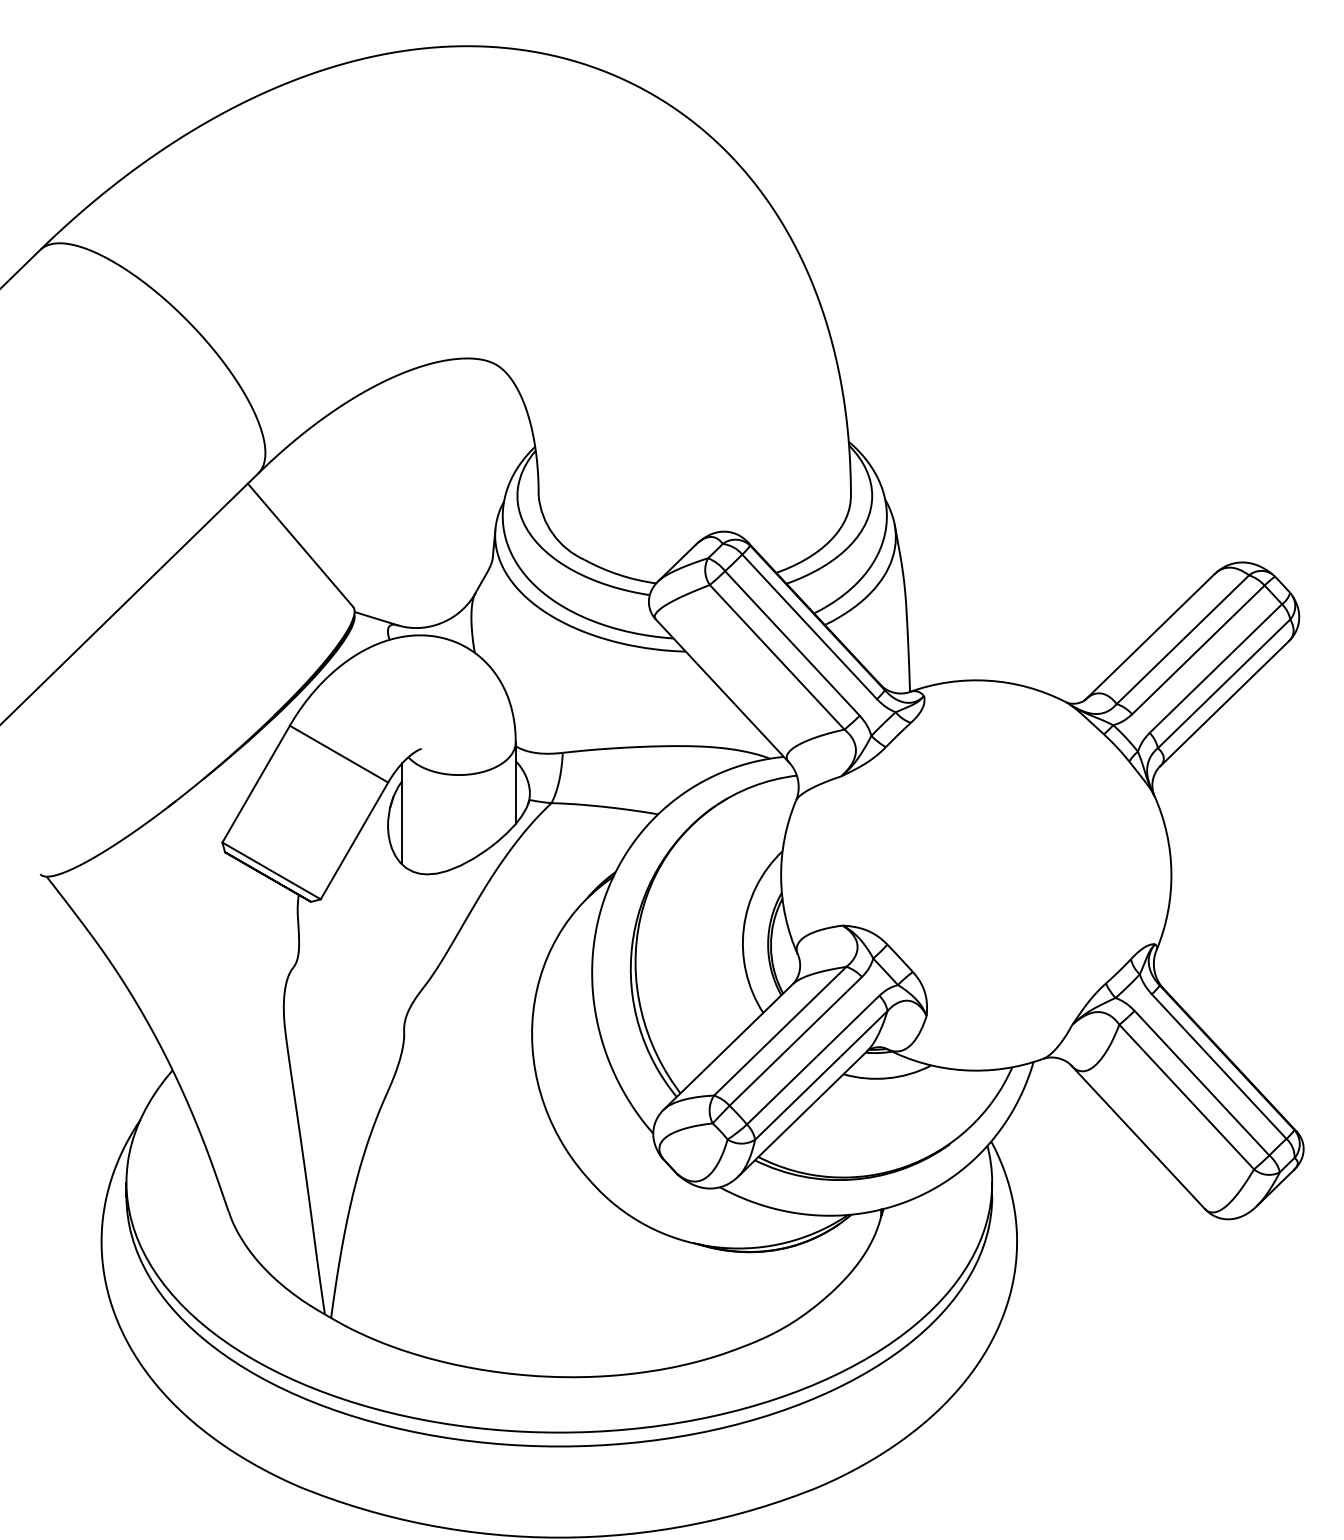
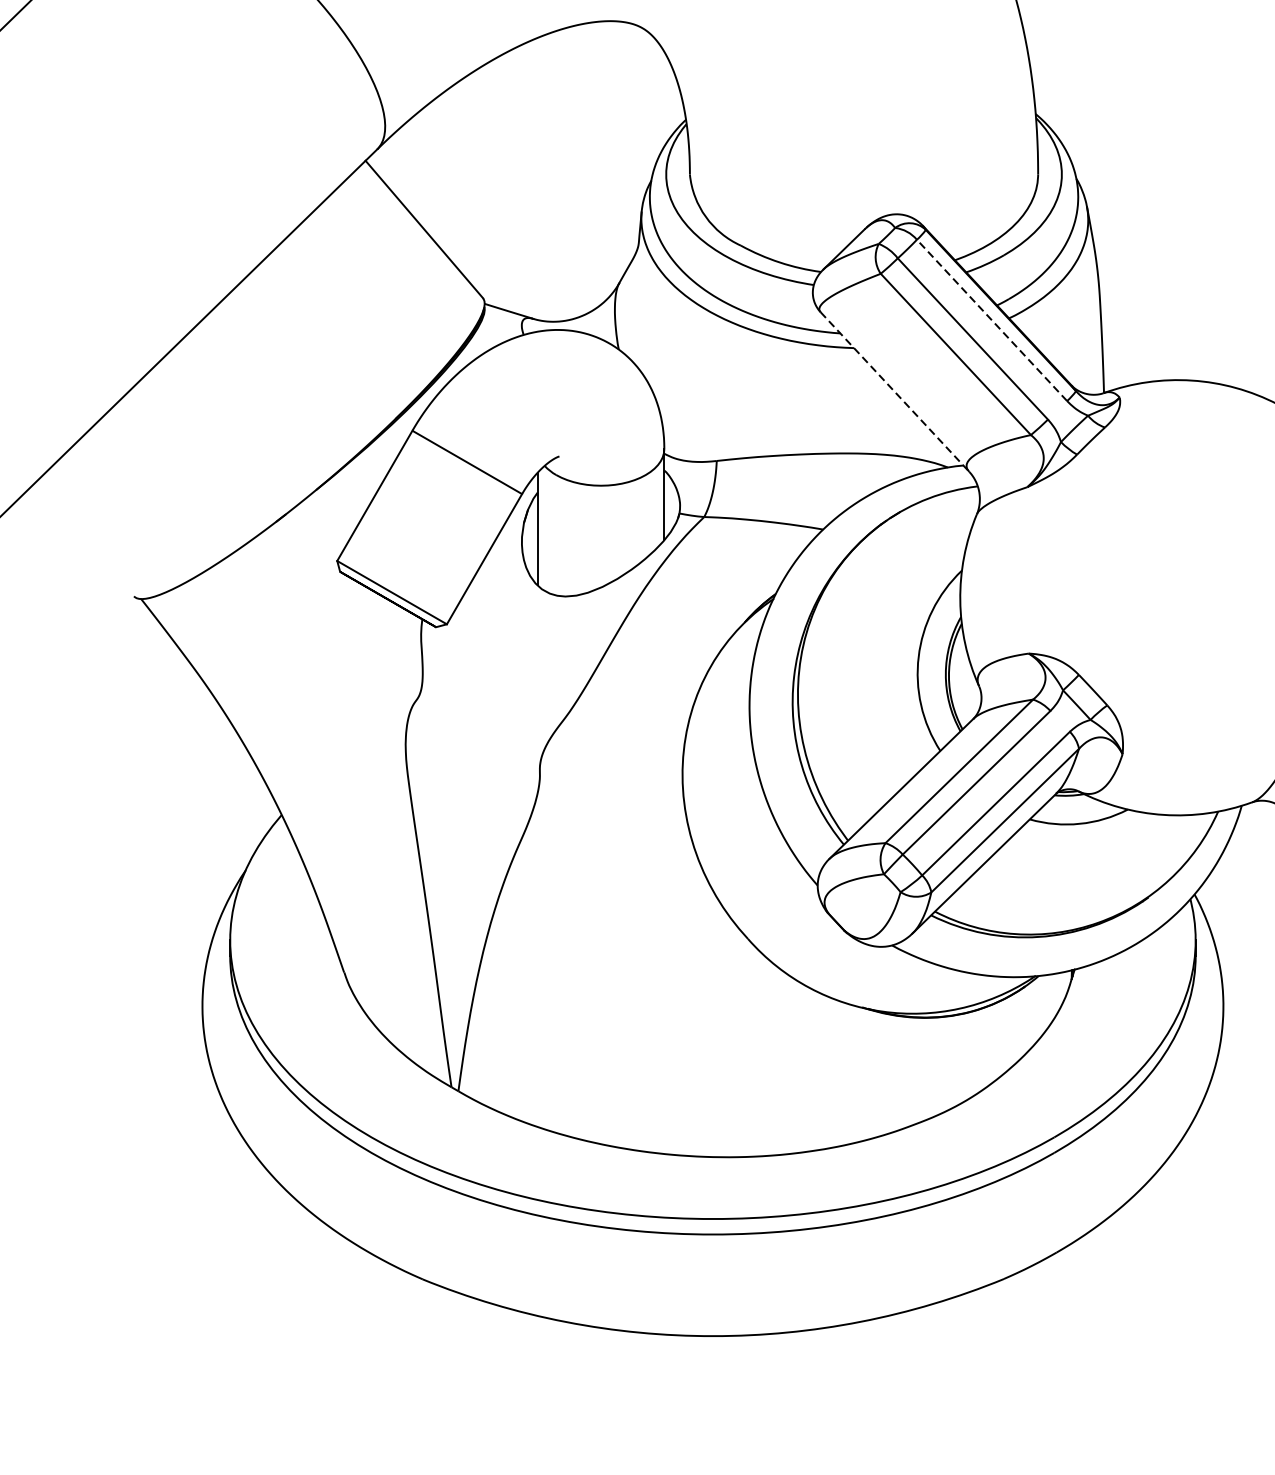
line: (809, 626) -> (991, 320), solid -> dashed
line: (722, 691) -> (894, 392), solid -> dashed

